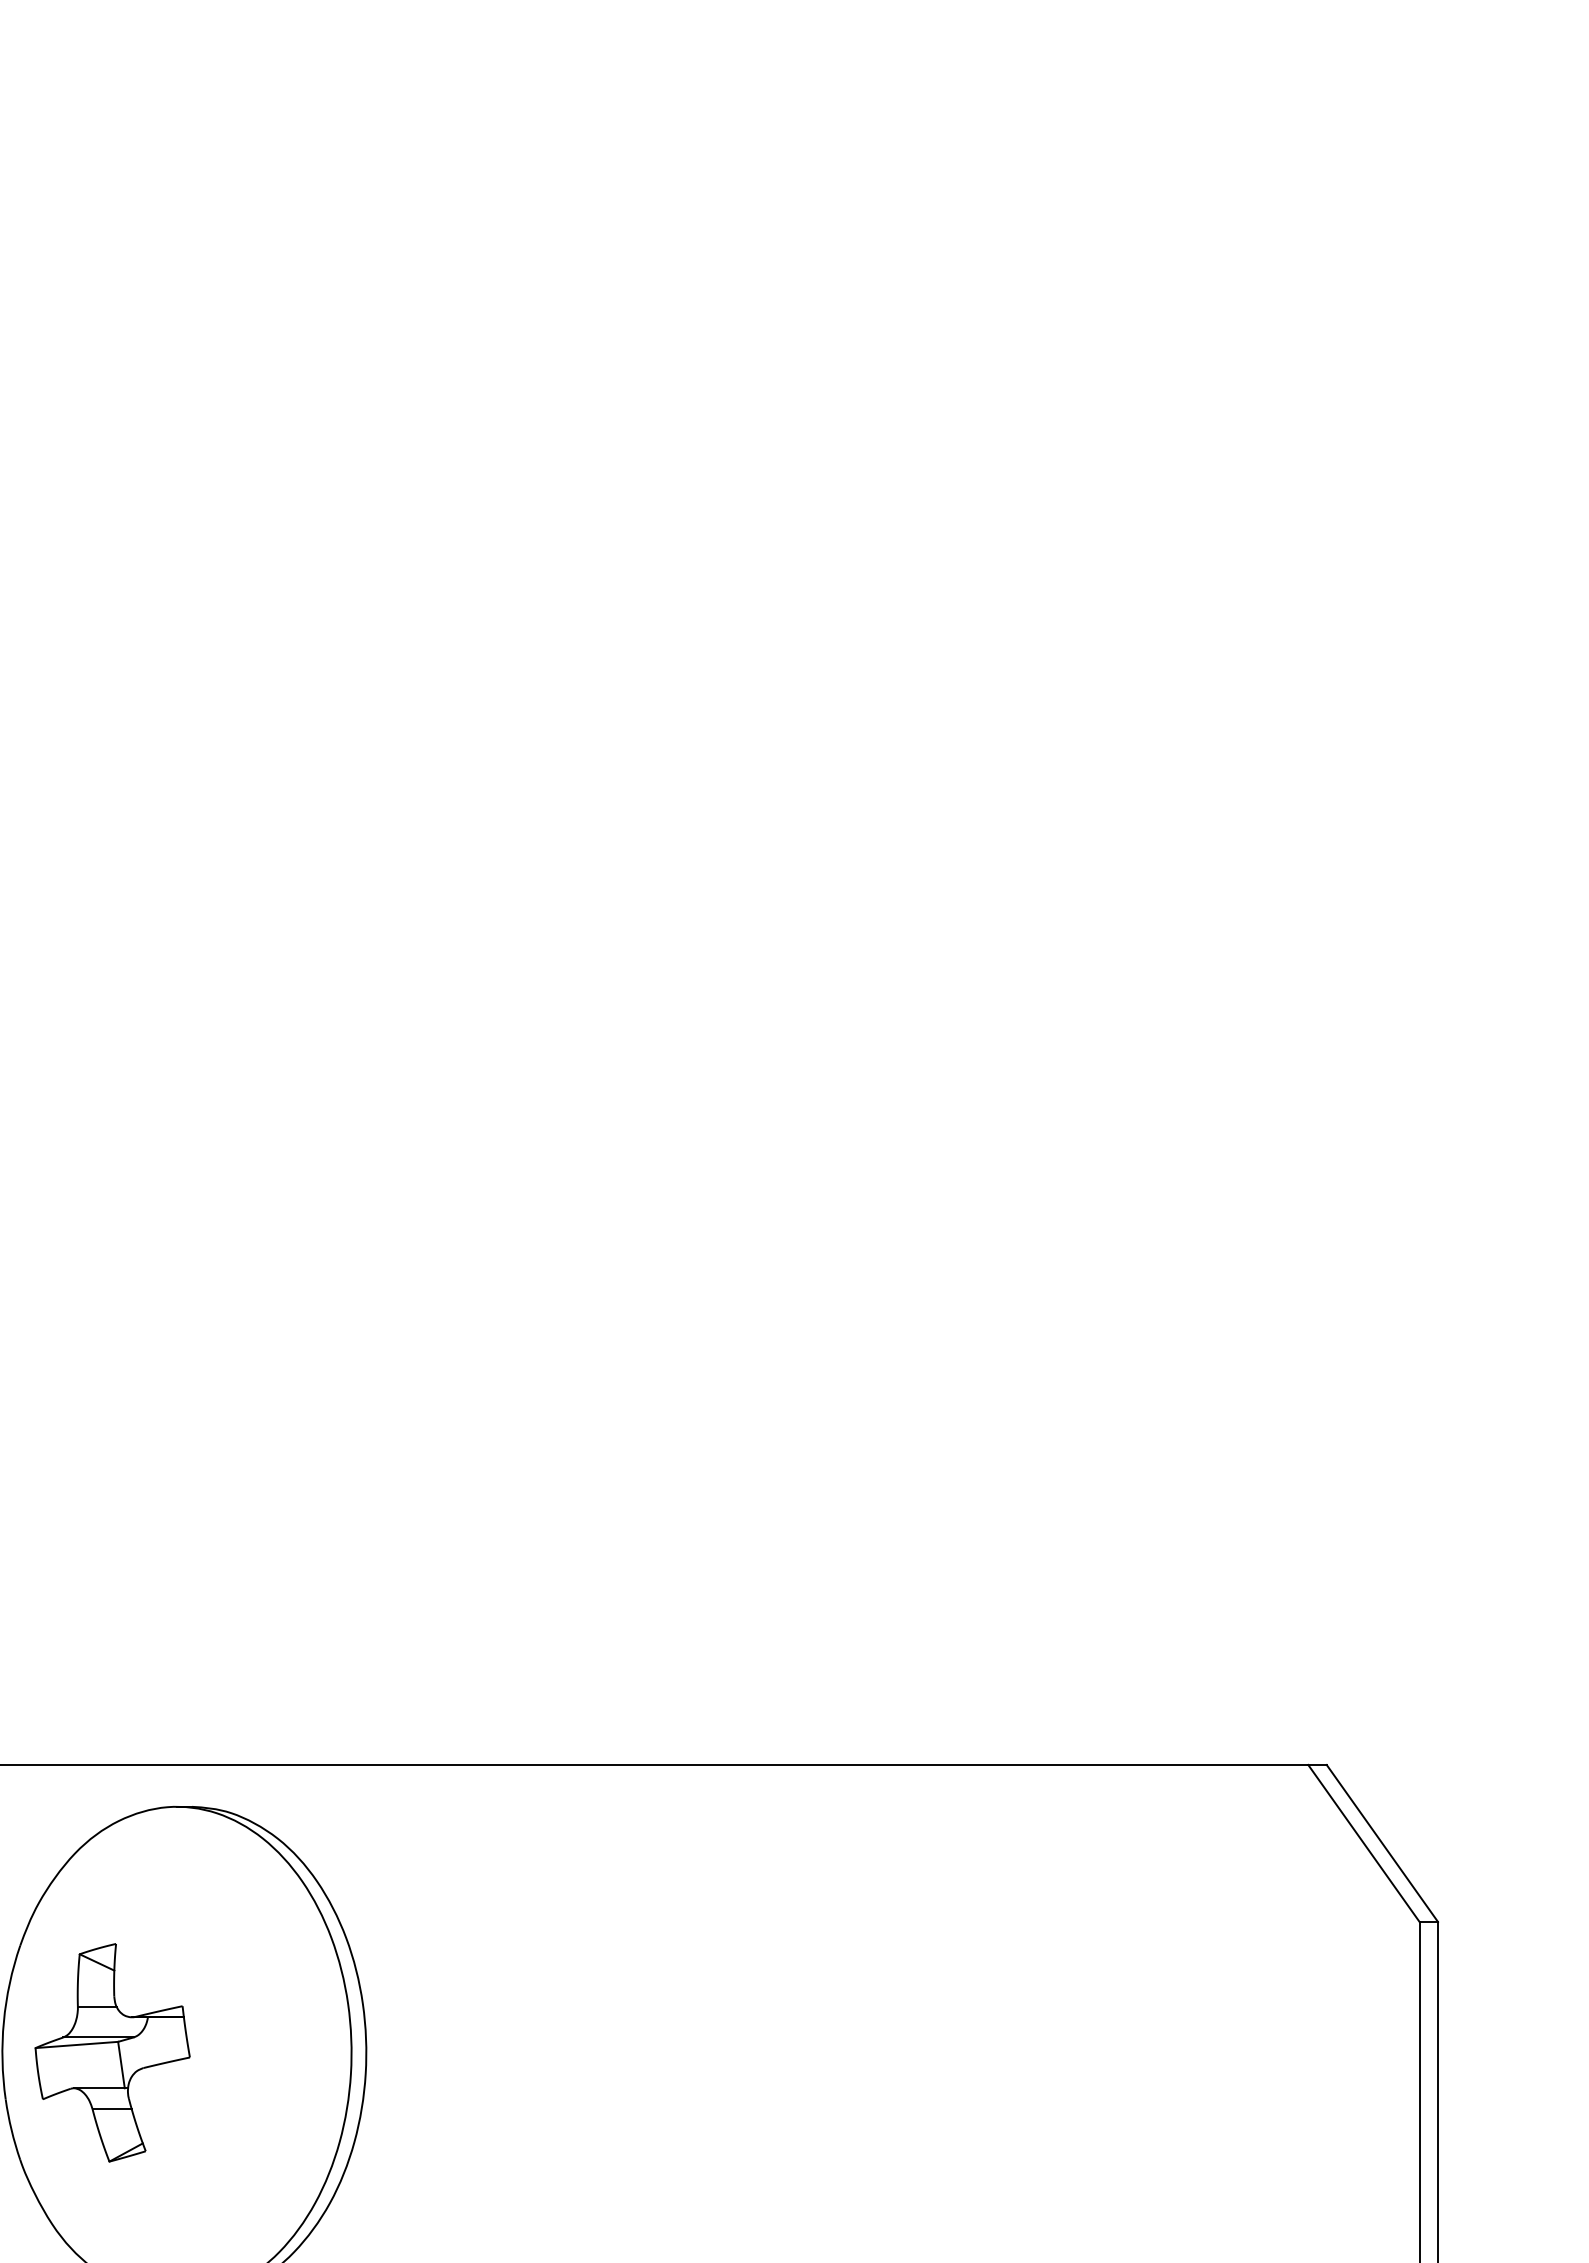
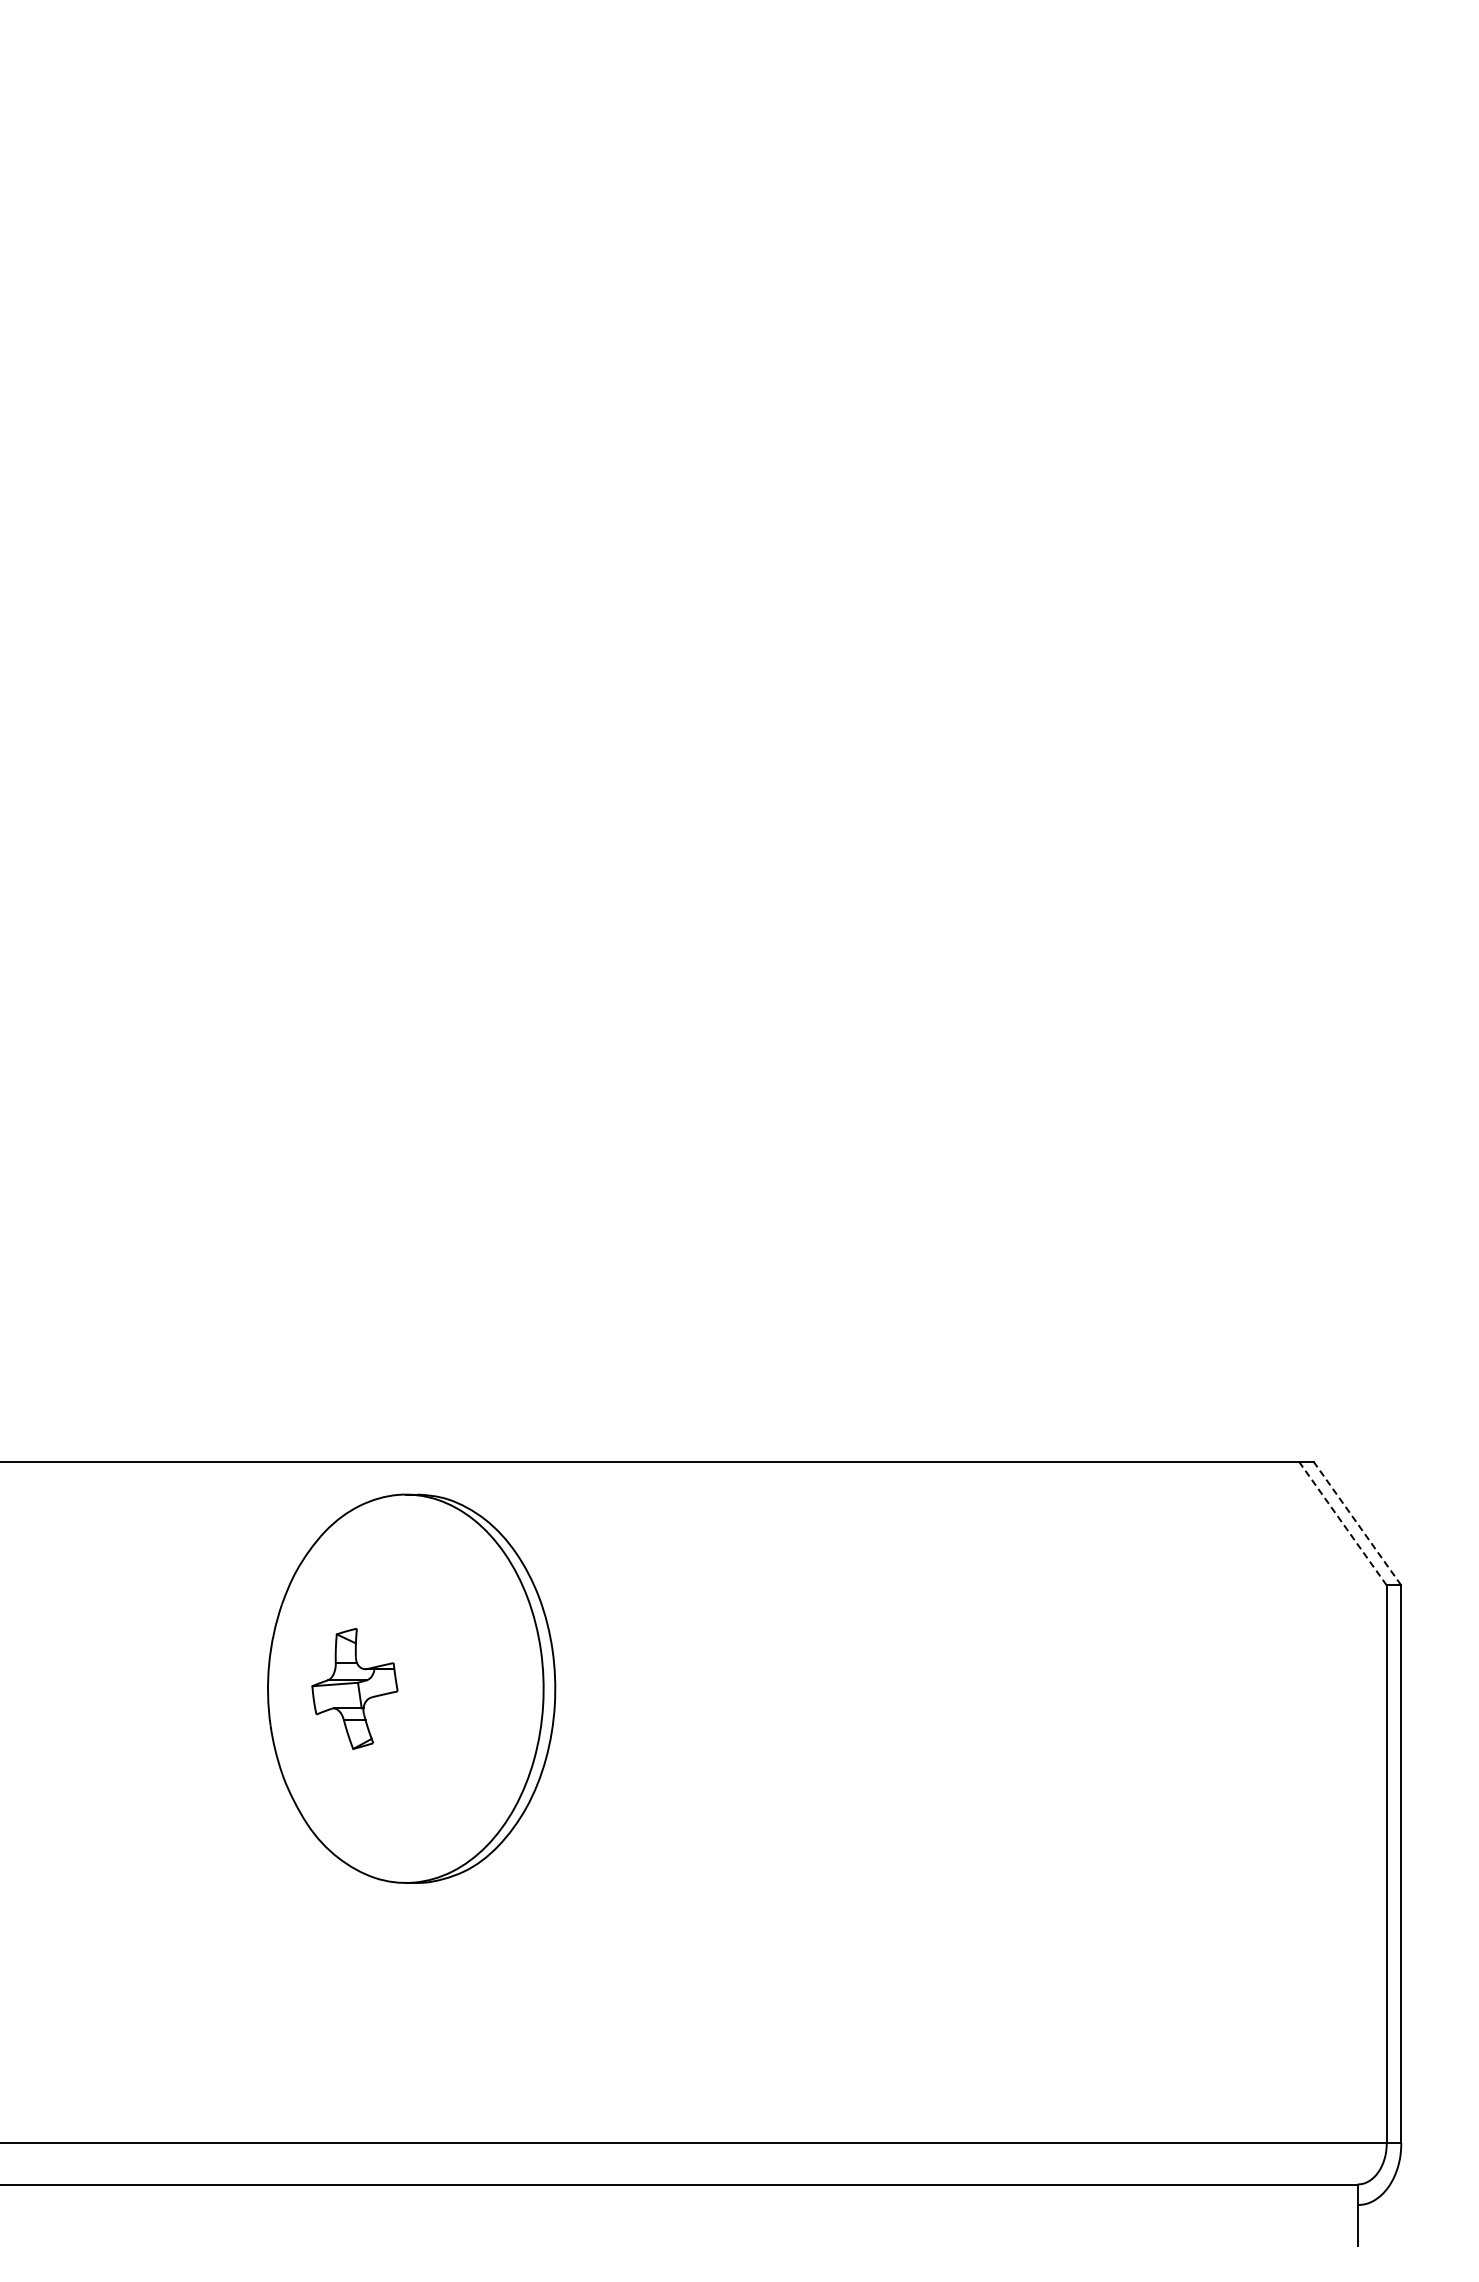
line: (1363, 1843) -> (1342, 1523), solid -> dashed
line: (1382, 1843) -> (1357, 1523), solid -> dashed
part: (111, 2052) -> (354, 1688), size x0.7

